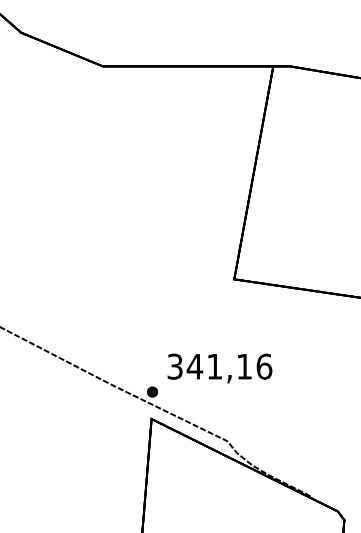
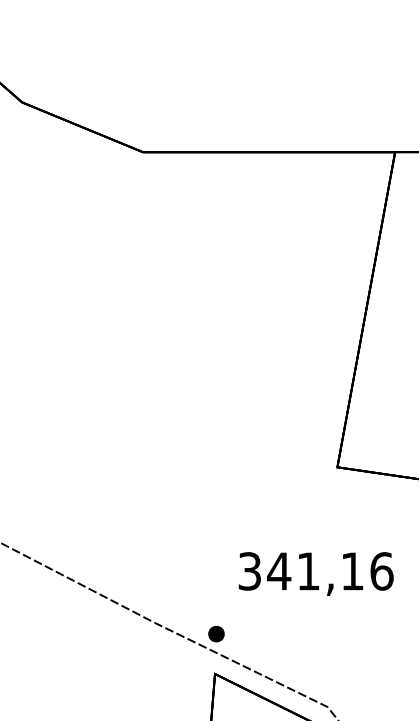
text: (219, 368) -> (315, 574), moved

